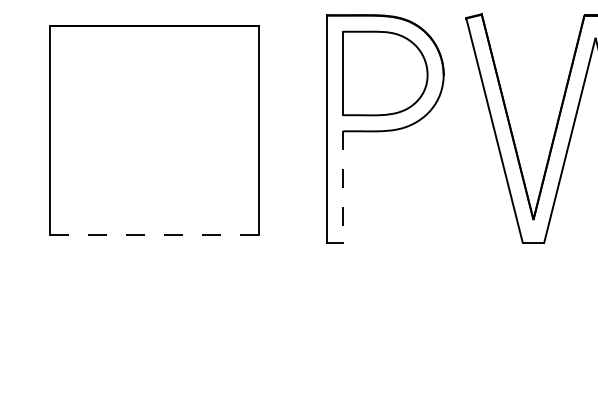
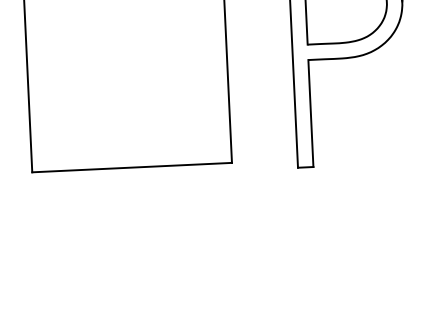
line: (343, 187) -> (311, 113), dashed -> solid
line: (154, 234) -> (132, 167), dashed -> solid

